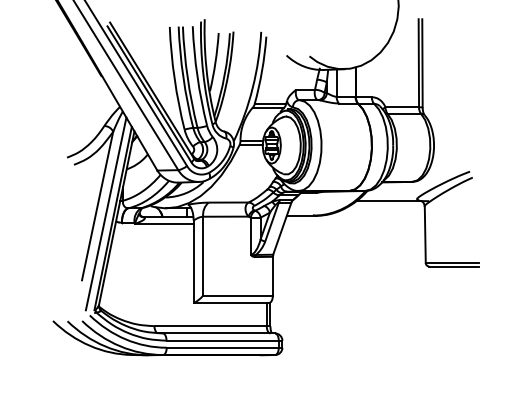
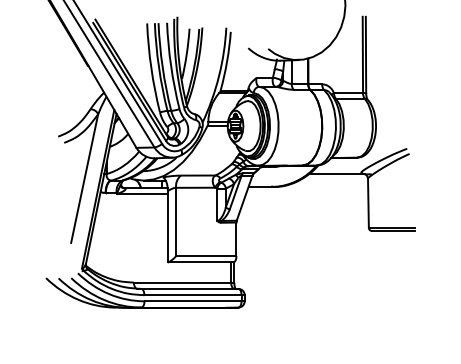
line: (105, 214) -> (91, 185), removed

